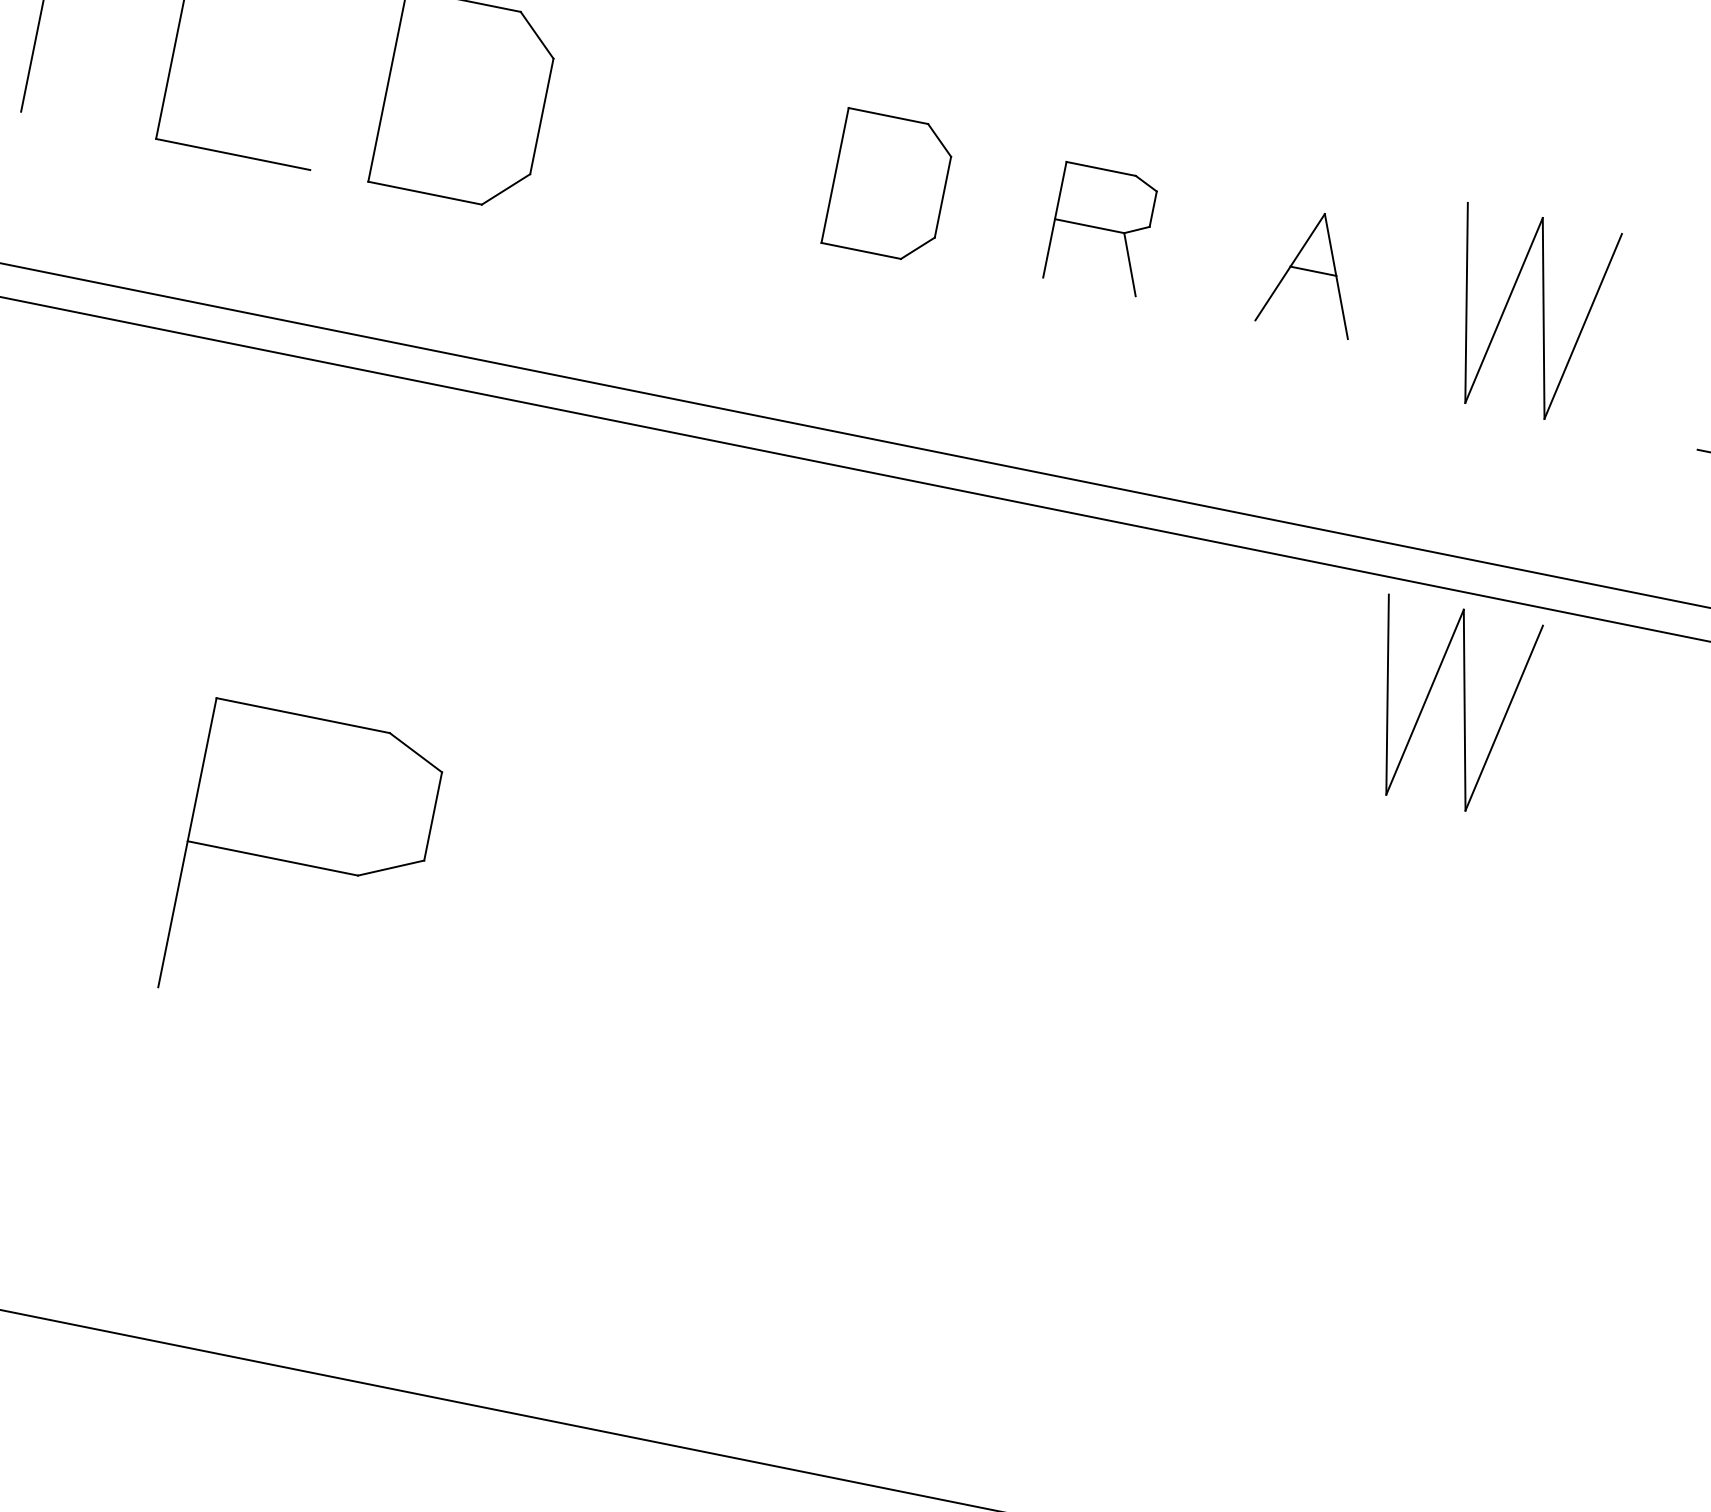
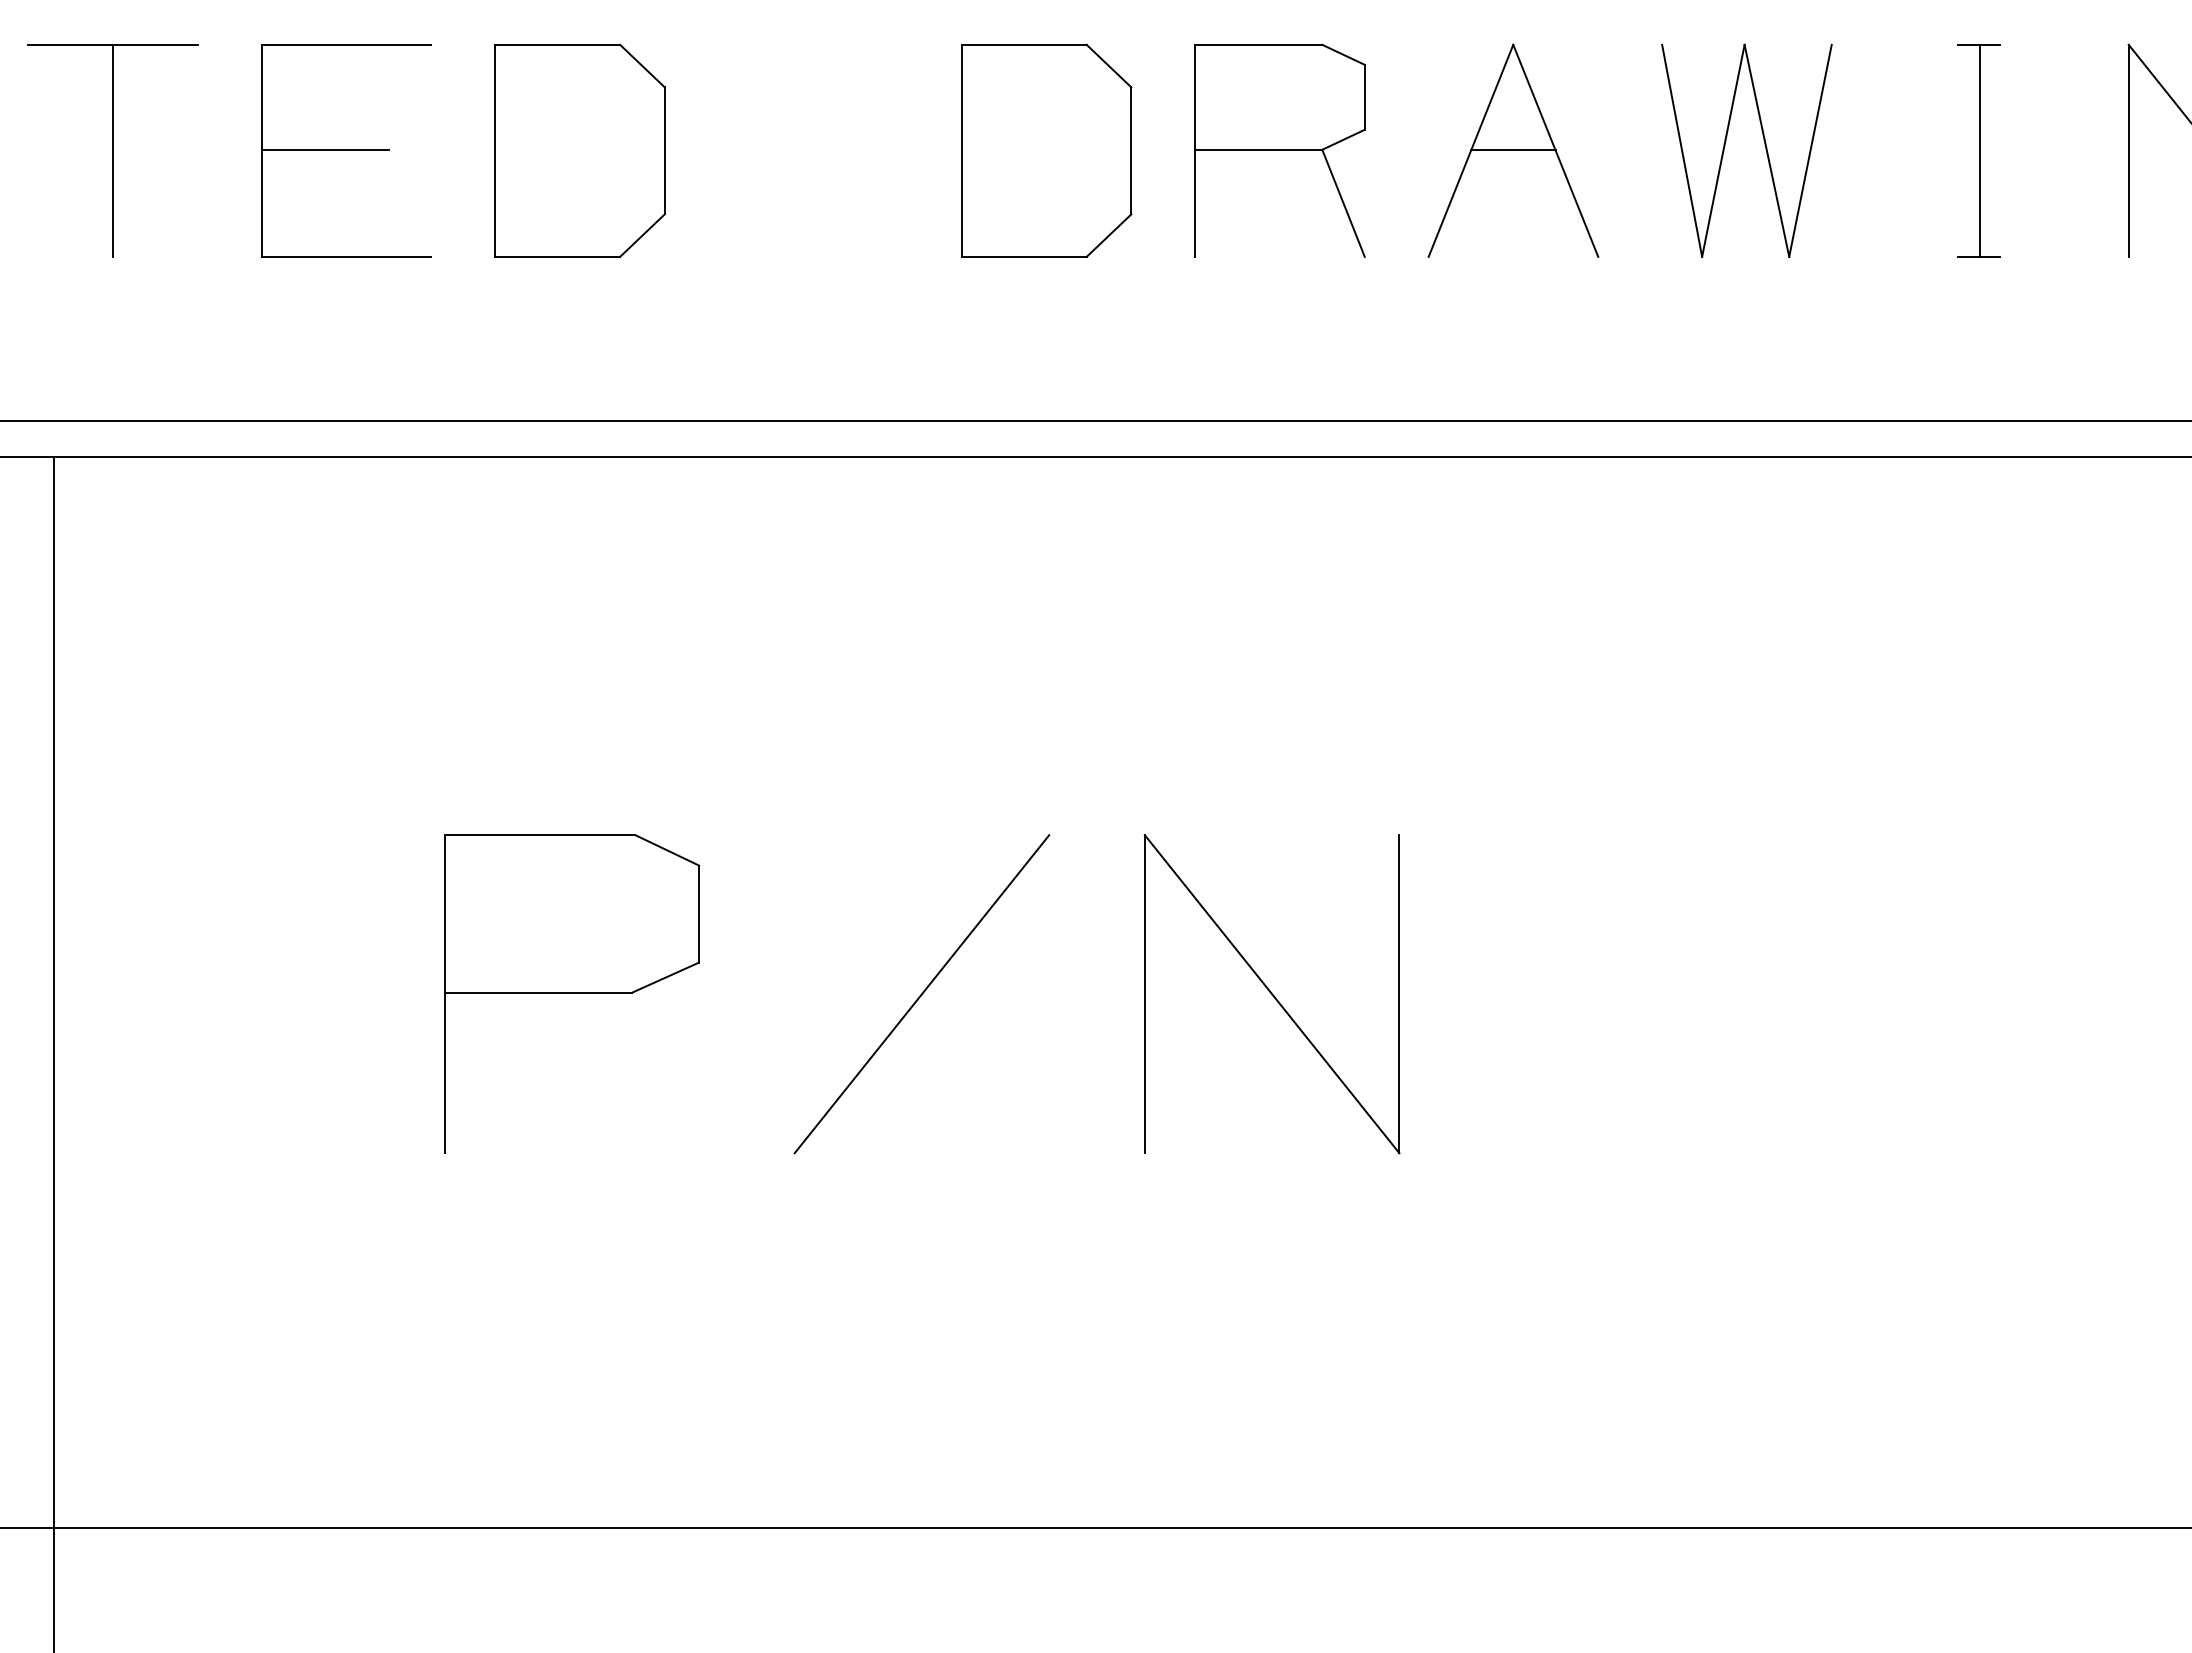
line: (232, 52) -> (324, 149), added
part: (888, 186) -> (1046, 150), size x1.43
part: (1100, 228) -> (1279, 150), size x1.67
part: (1313, 271) -> (1513, 150), size x1.67
part: (1463, 704) -> (1764, 576), removed
line: (620, 930) -> (921, 994), added
part: (938, 994) -> (1271, 994), added

